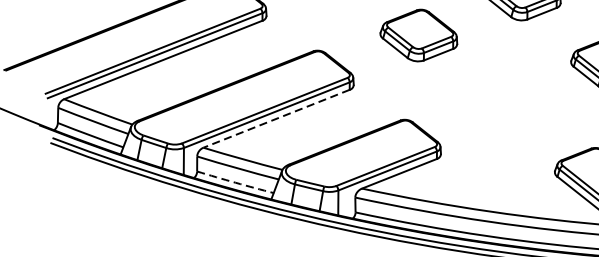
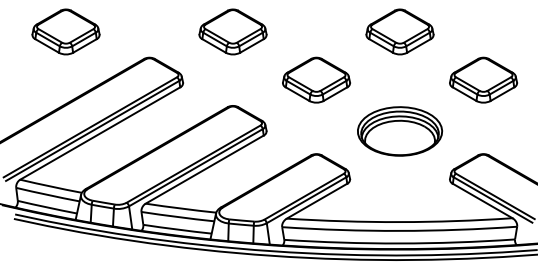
part: (506, 108) -> (400, 131), added
line: (276, 118) -> (204, 169), dashed -> solid
arc: (235, 182) -> (177, 229), dashed -> solid

